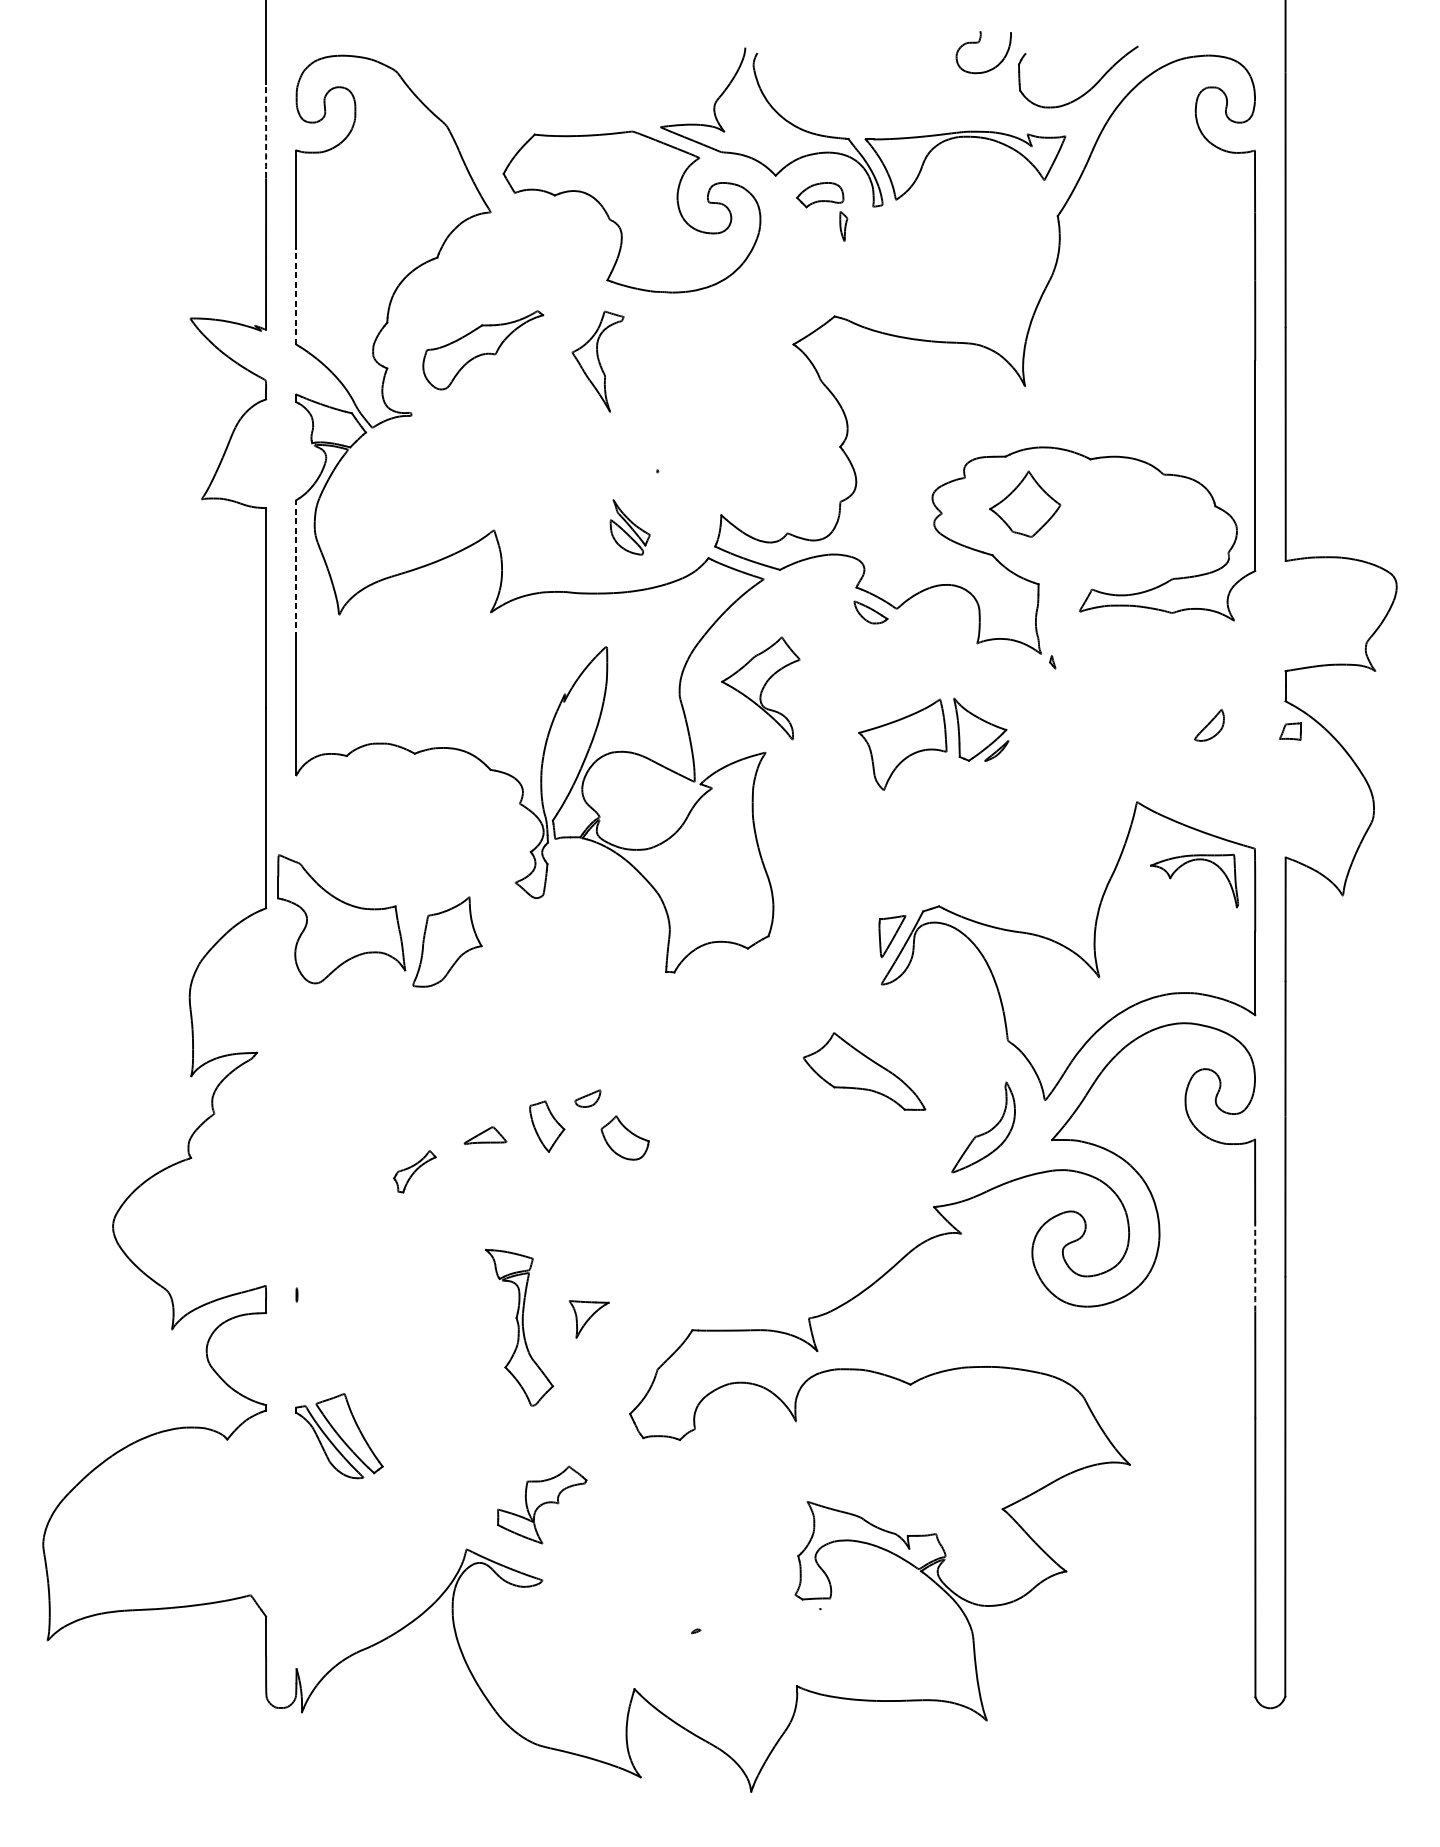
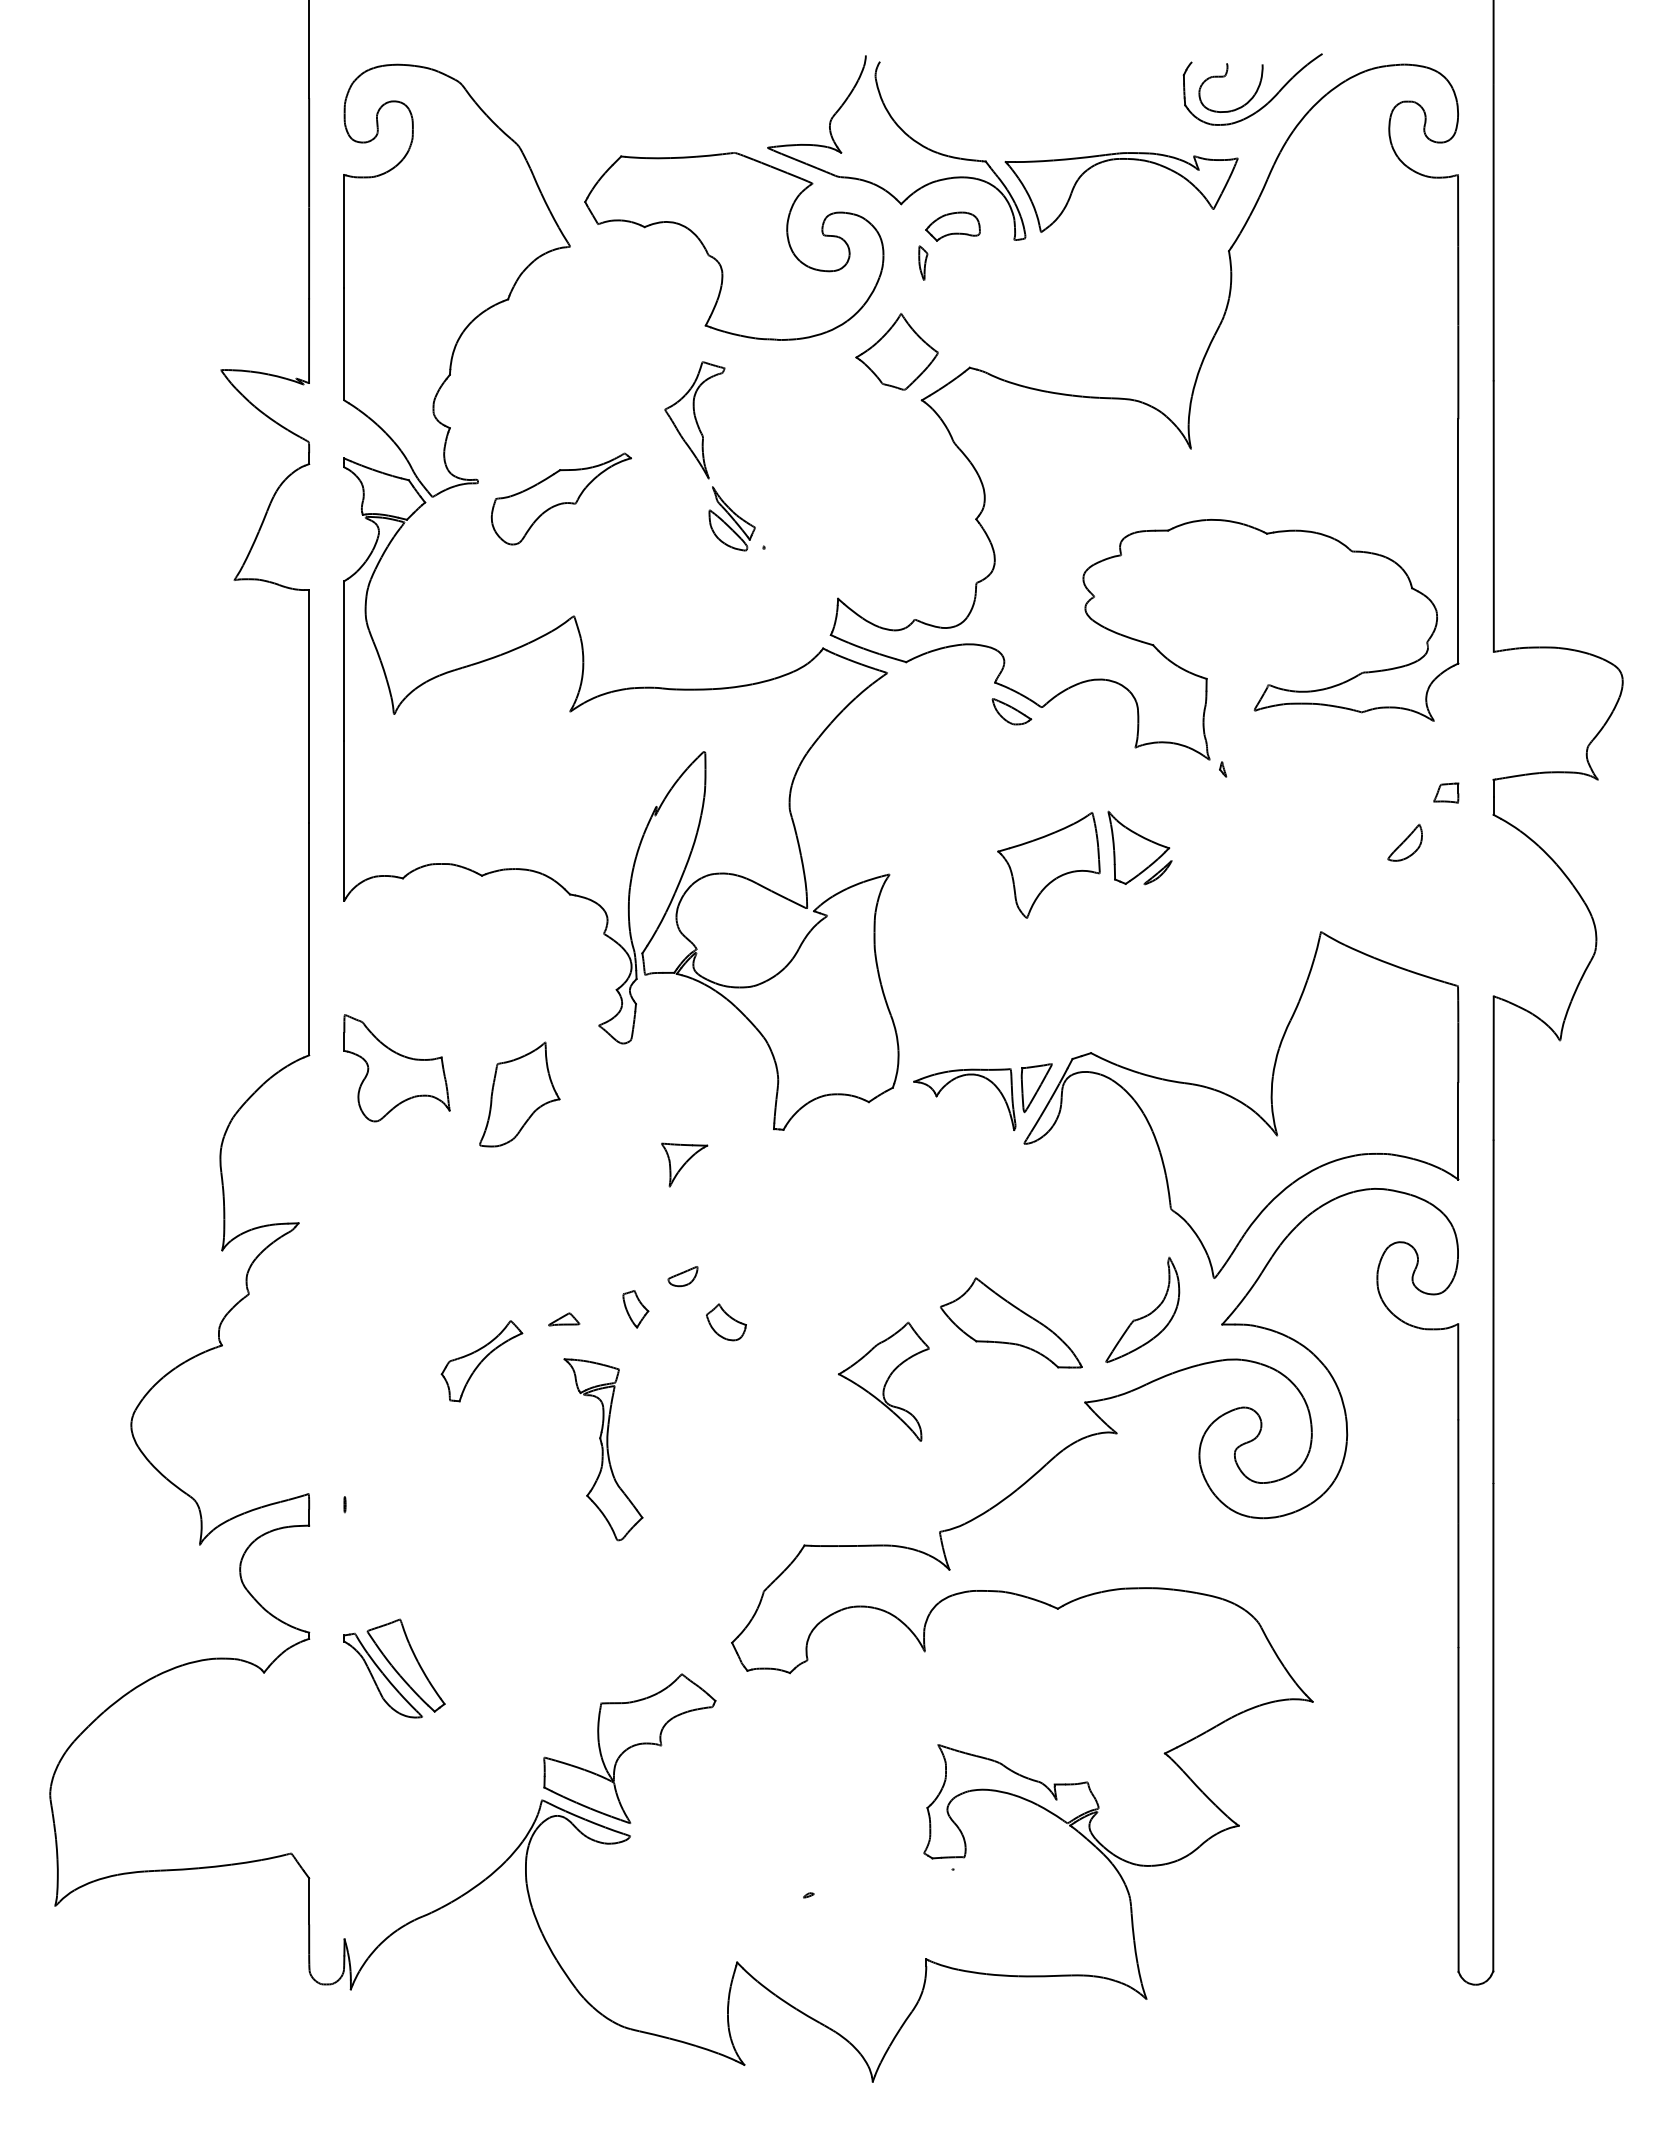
part: (978, 43) -> (1224, 77), moved
arc: (266, 131) -> (309, 152), dashed -> solid
part: (843, 225) -> (923, 262), moved
line: (296, 295) -> (344, 343), dashed -> solid
part: (482, 349) -> (560, 498), moved
part: (1024, 503) -> (896, 351), moved
part: (629, 527) -> (731, 518), moved
line: (296, 569) -> (344, 661), dashed -> solid
part: (760, 688) -> (883, 1381), moved
part: (1290, 731) -> (1446, 792), moved
part: (1183, 865) -> (952, 1081), moved
part: (341, 919) -> (396, 1068), size x0.71
part: (864, 1071) -> (1011, 1322), moved
part: (546, 1127) -> (635, 1309), size x0.62
part: (485, 1135) -> (564, 1319), size x0.62
part: (625, 1138) -> (726, 1322), size x0.71
part: (414, 1171) -> (481, 1361), size x1.67
arc: (1255, 1266) -> (1458, 1471), dashed -> solid
part: (589, 1318) -> (684, 1164), moved
part: (519, 1327) -> (603, 1449), moved
part: (541, 1504) -> (629, 1748), size x1.67

